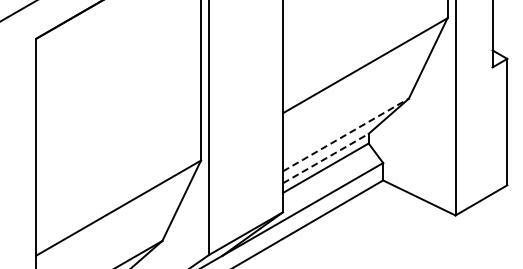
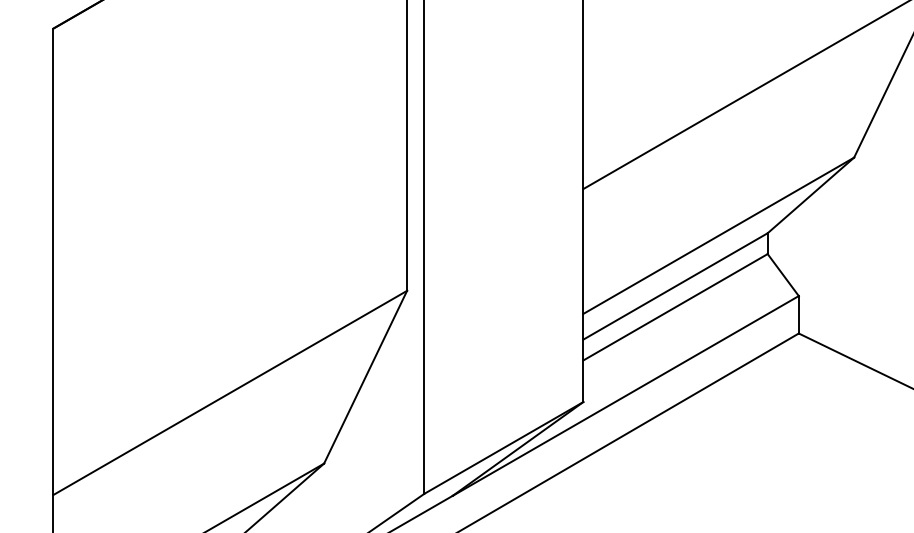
line: (345, 134) -> (717, 234), dashed -> solid
line: (326, 158) -> (676, 286), dashed -> solid

